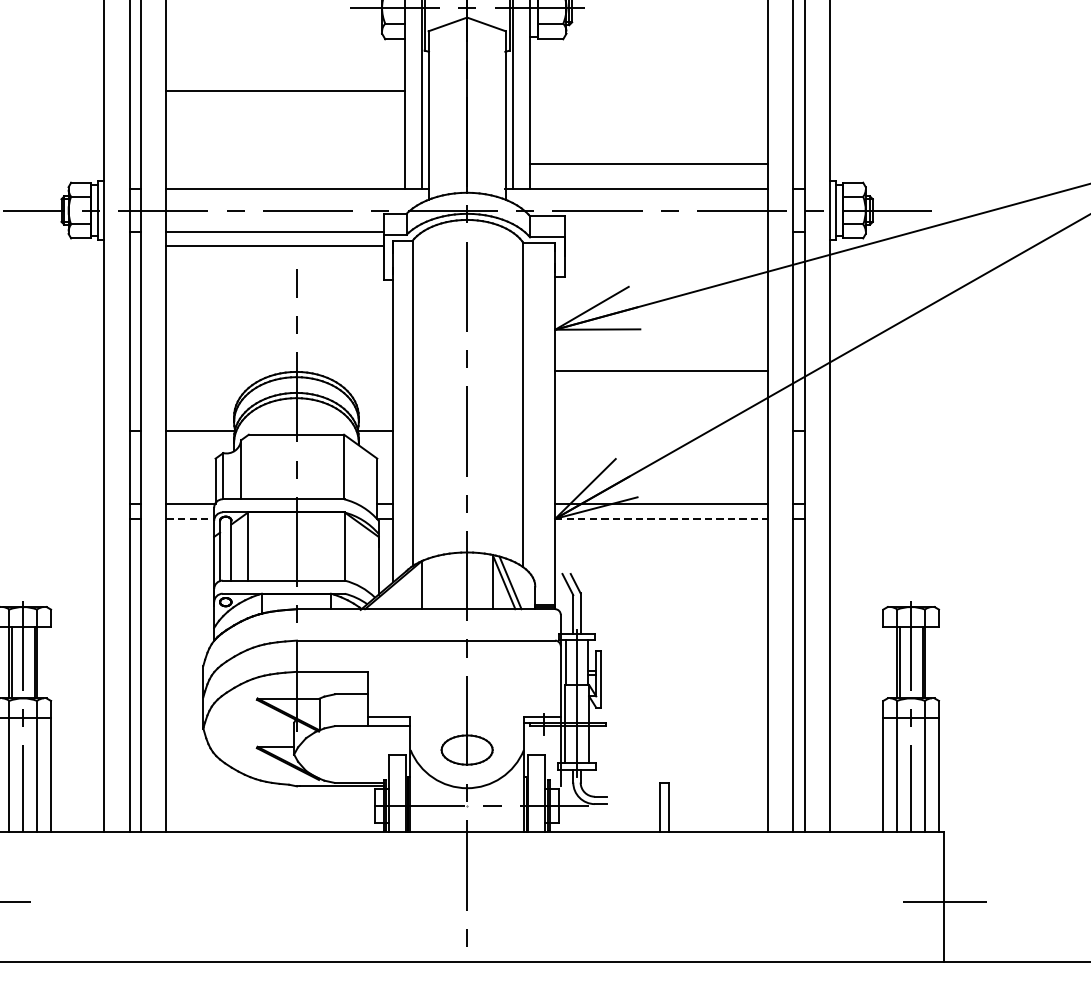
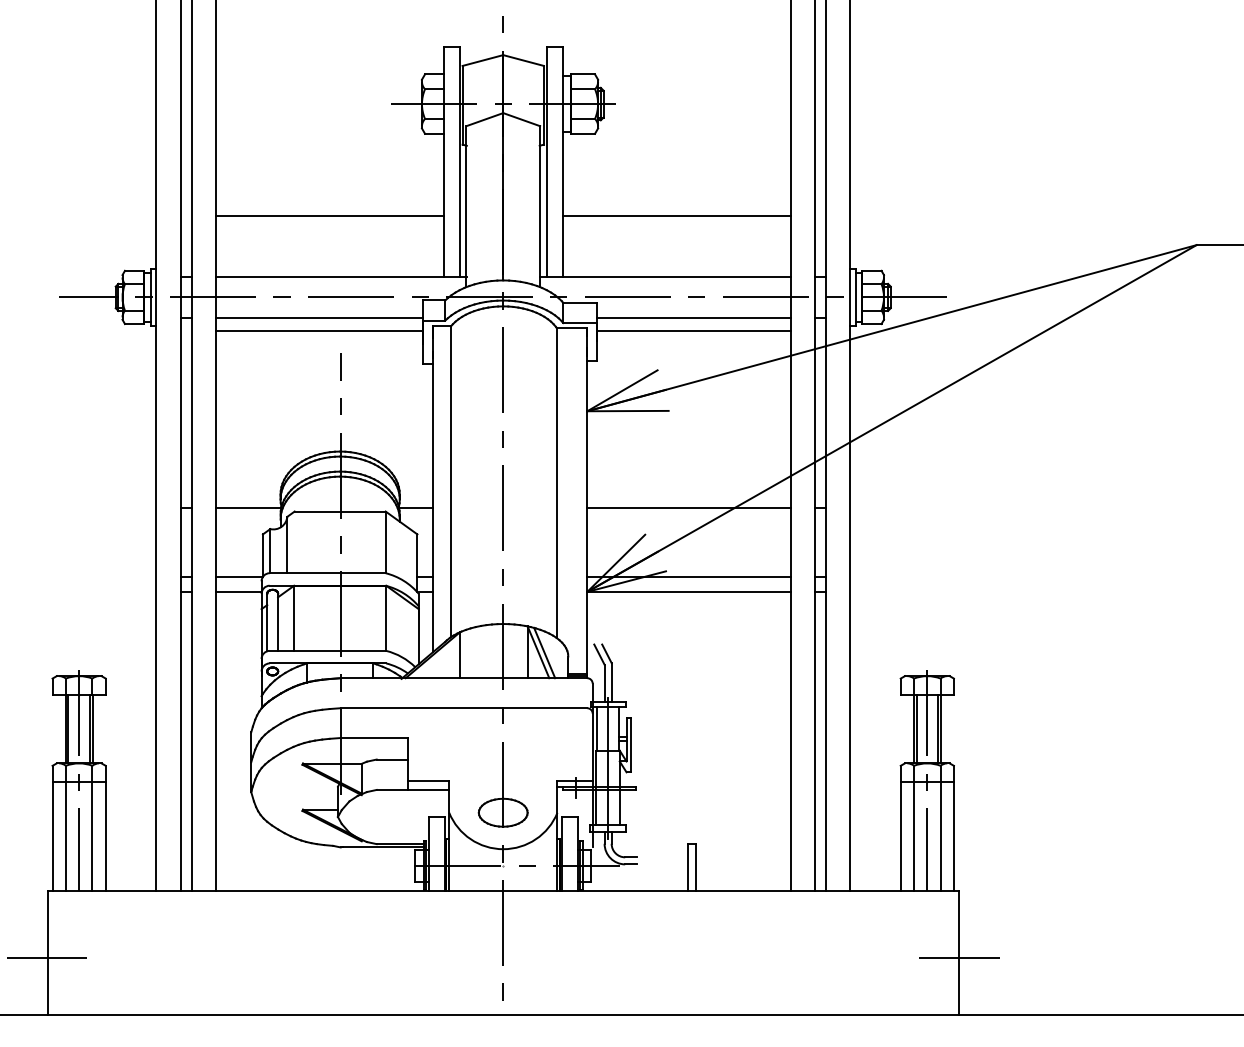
line: (285, 91) -> (329, 215), moved
line: (648, 163) -> (676, 215), moved
line: (666, 231) -> (693, 317), added
line: (666, 246) -> (693, 331), added
line: (661, 370) -> (688, 507), moved
line: (190, 518) -> (238, 591), dashed -> solid
line: (661, 518) -> (688, 591), dashed -> solid

